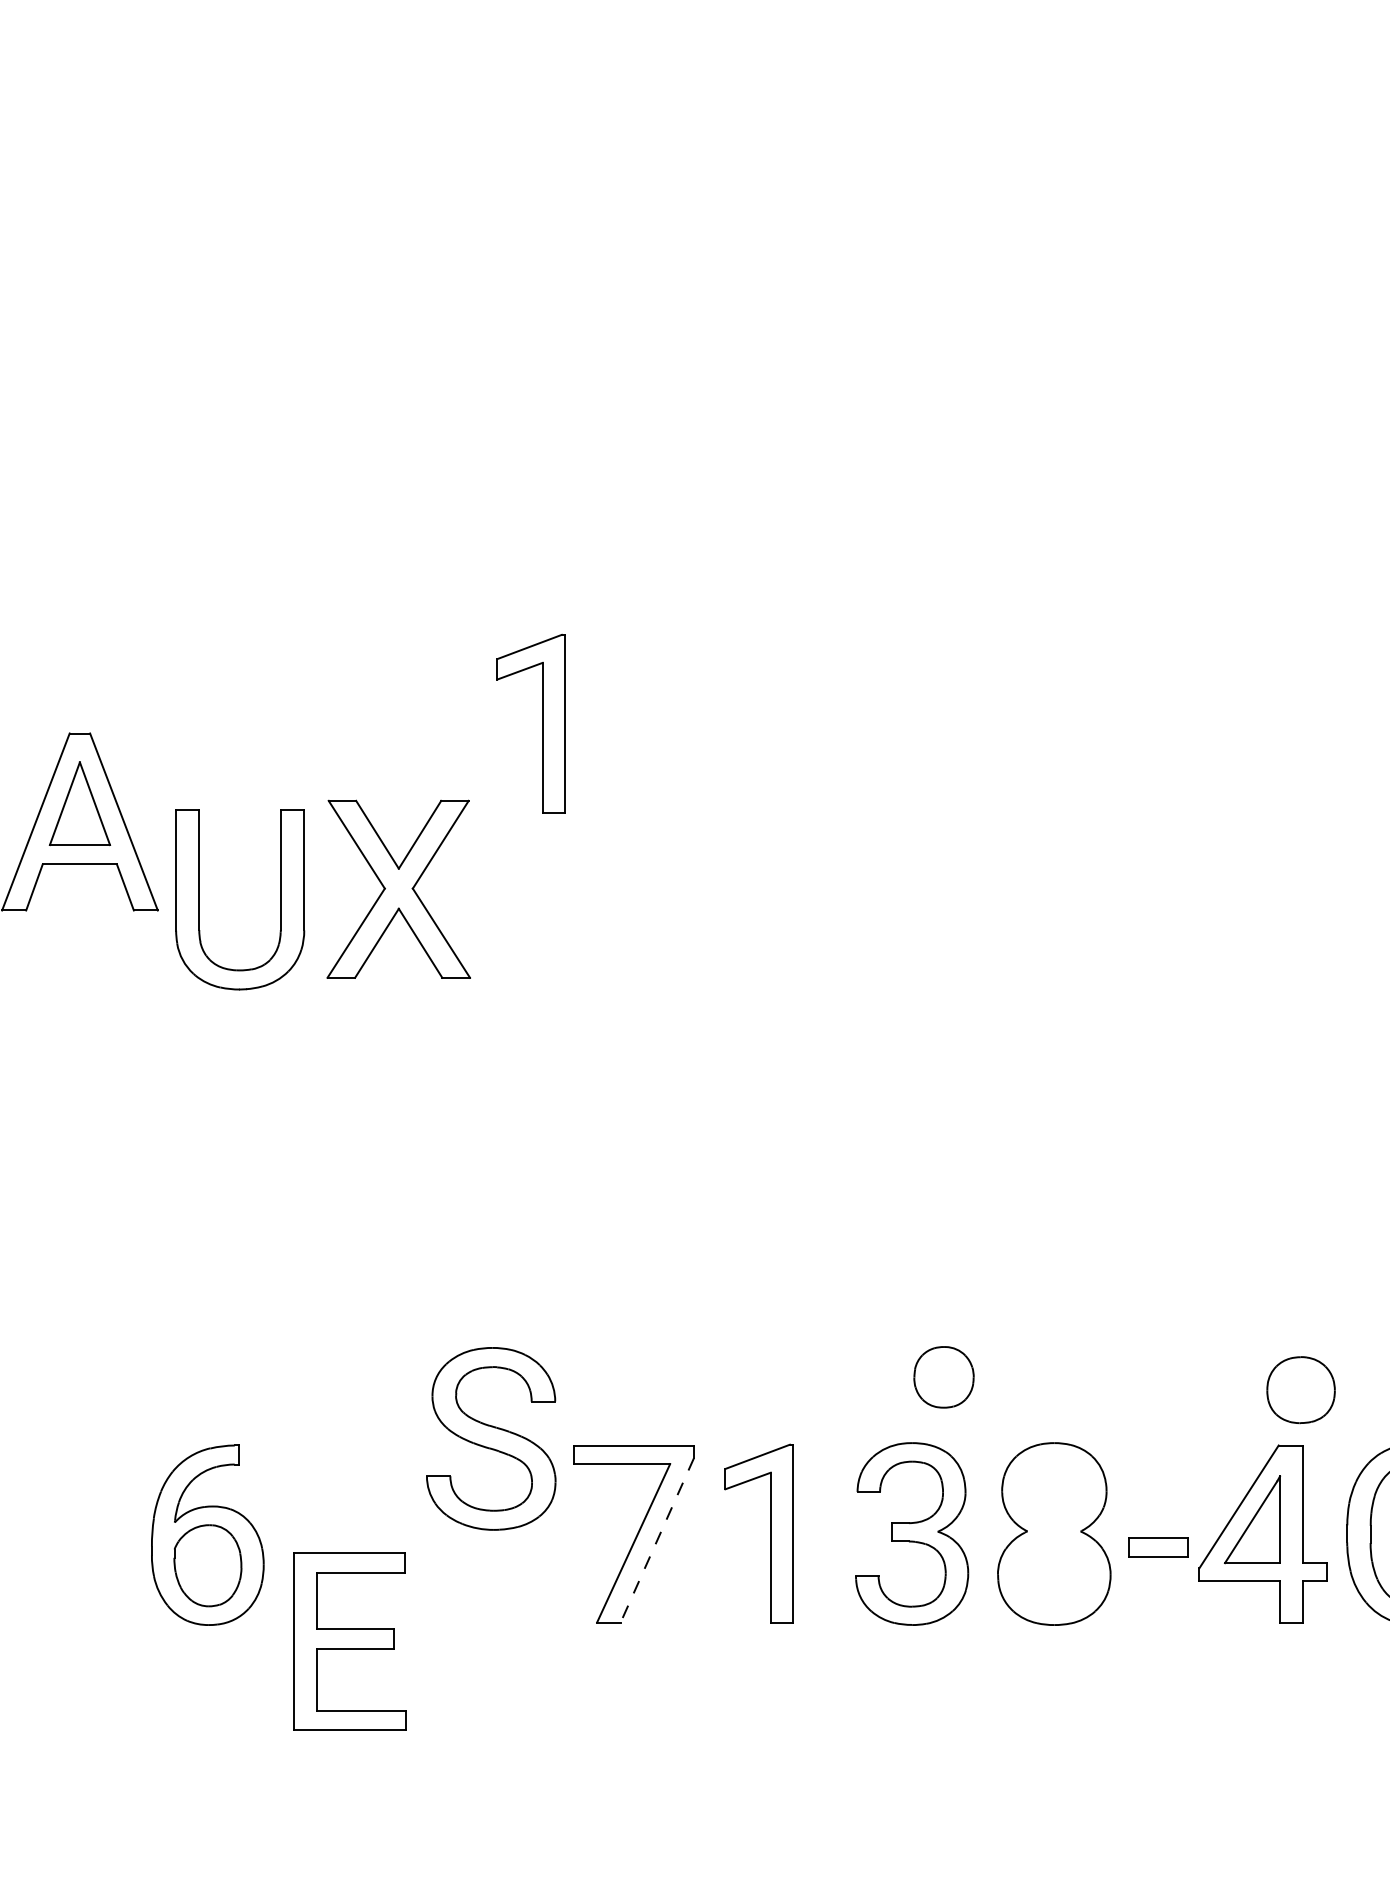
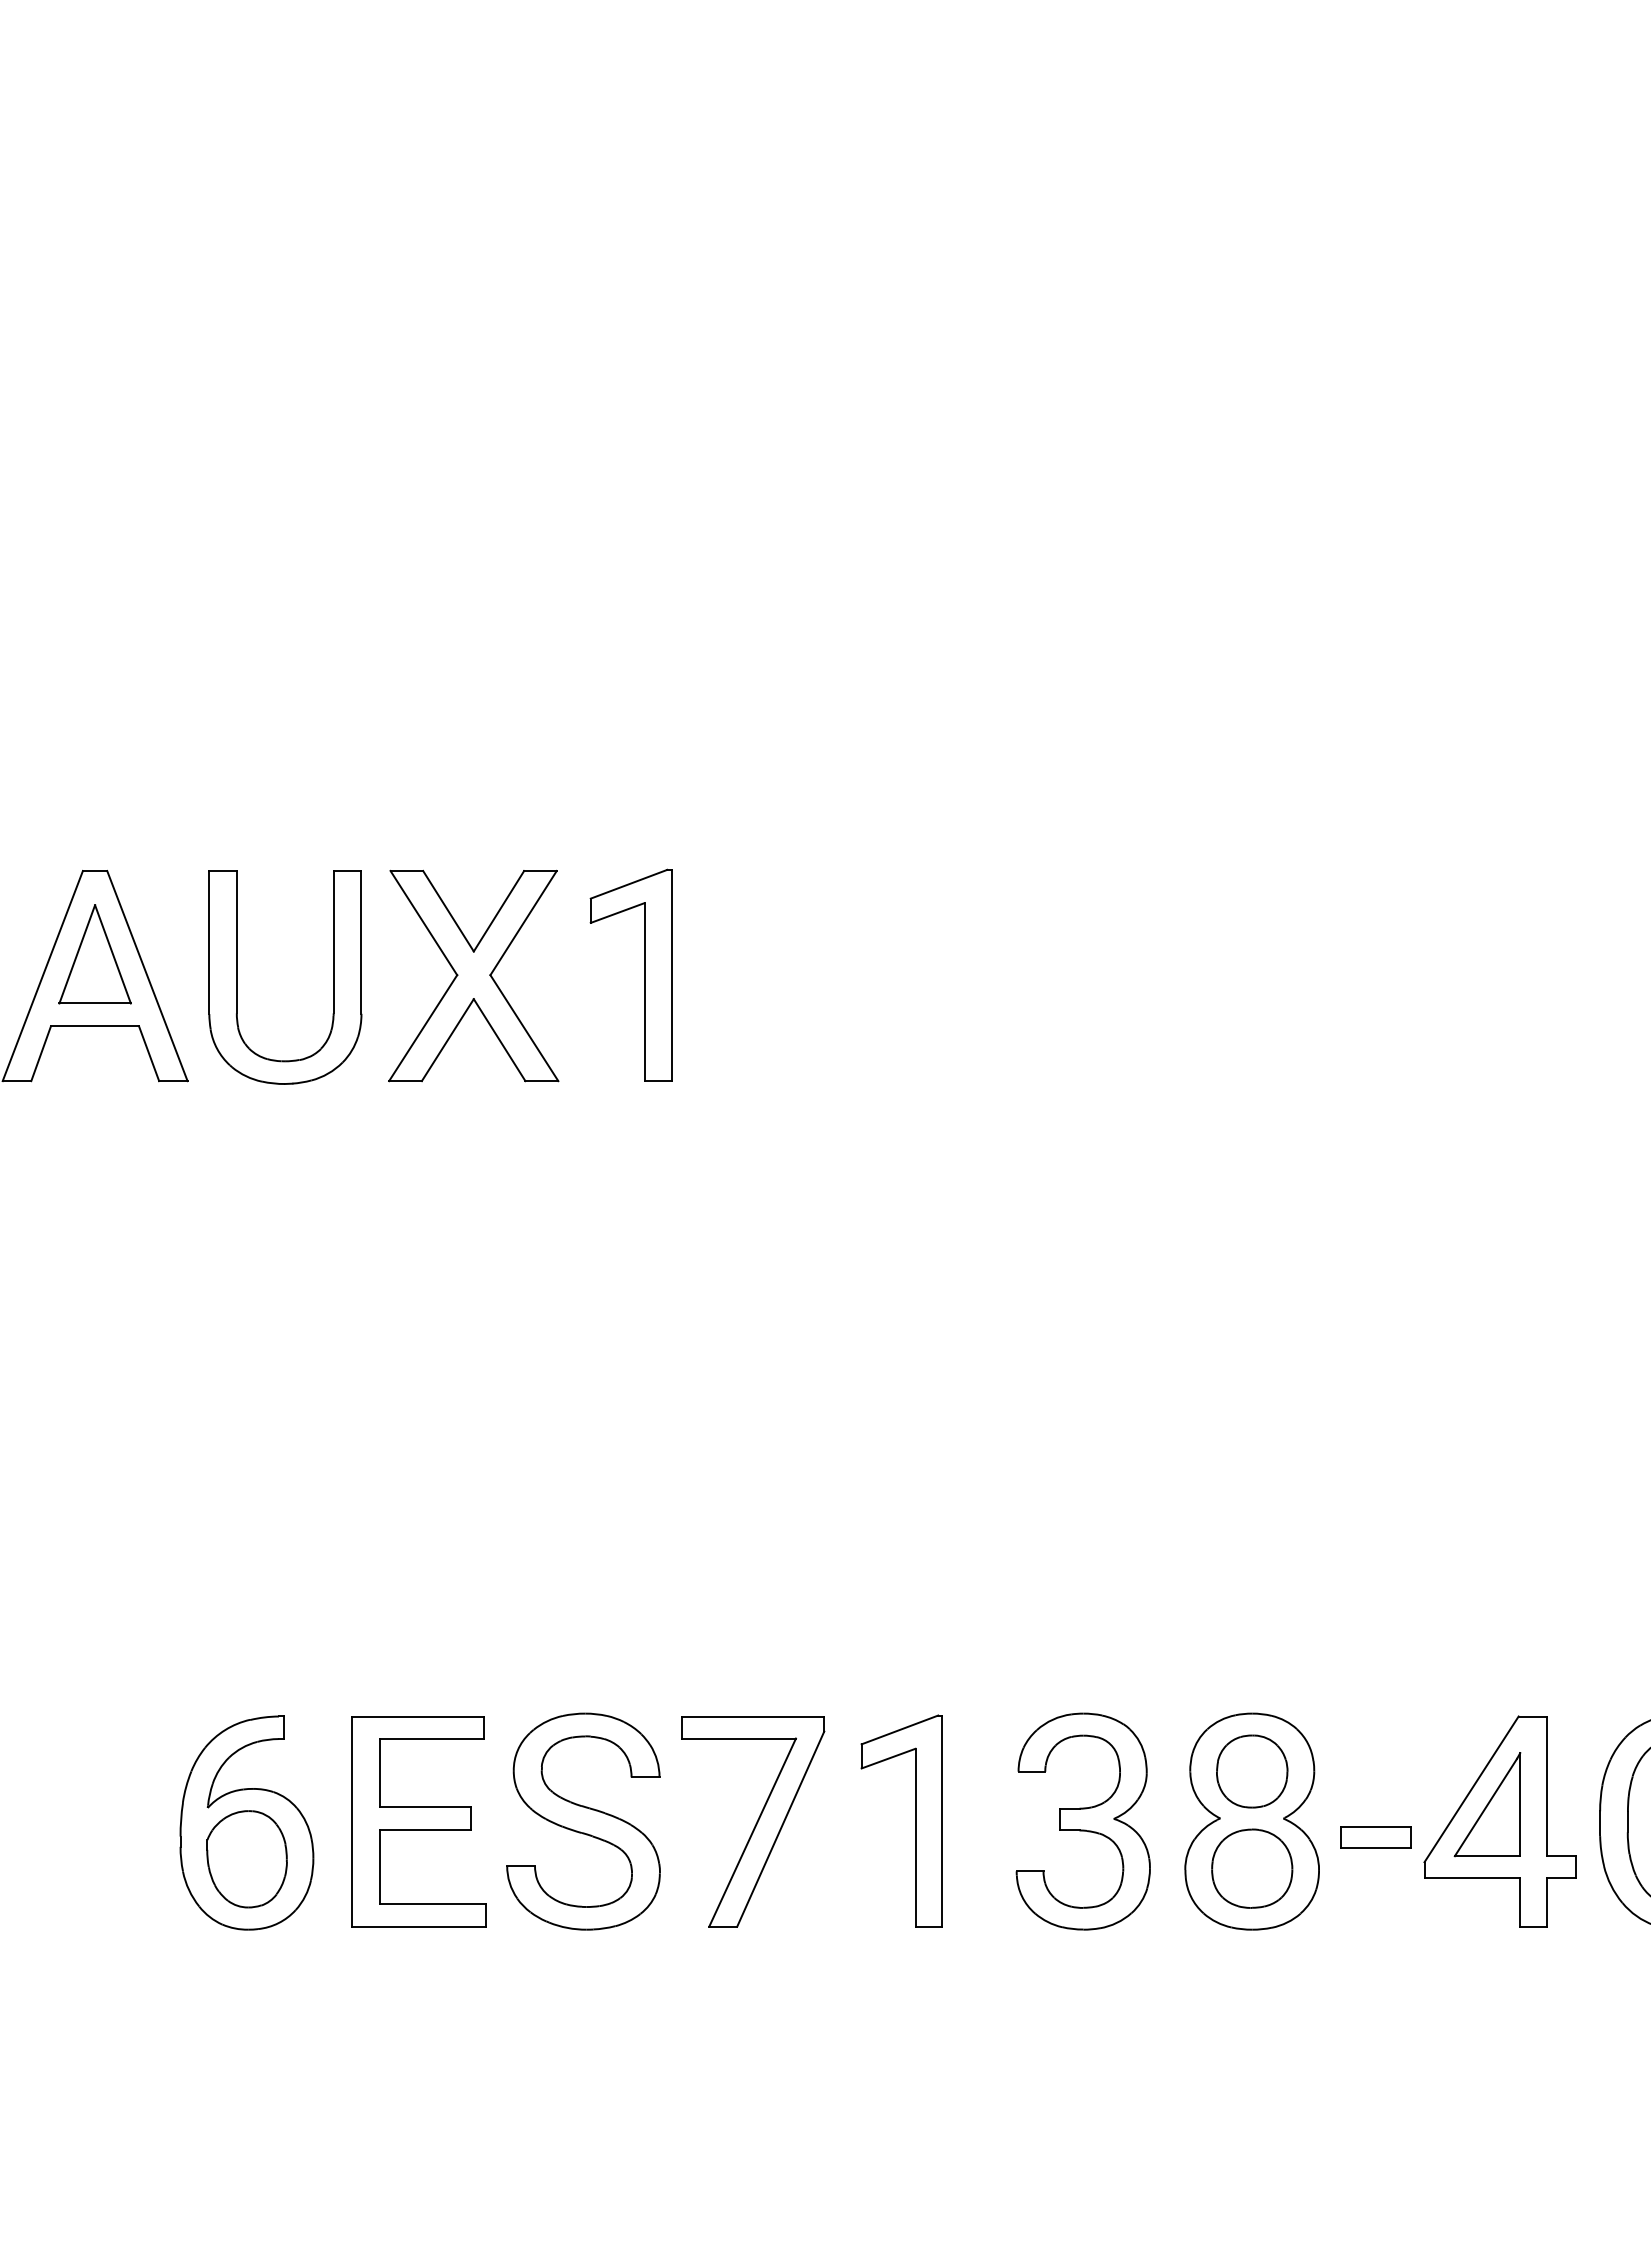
part: (542, 723) -> (644, 974), moved
part: (398, 888) -> (473, 975), moved
part: (199, 899) -> (237, 977), moved
part: (944, 1377) -> (1252, 1771), moved
part: (1301, 1389) -> (1252, 1868), moved
part: (491, 1438) -> (583, 1821), moved
line: (657, 1540) -> (780, 1829), dashed -> solid
part: (349, 1641) -> (418, 1821), moved

